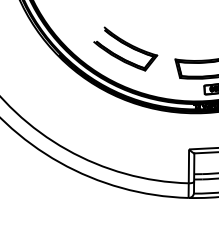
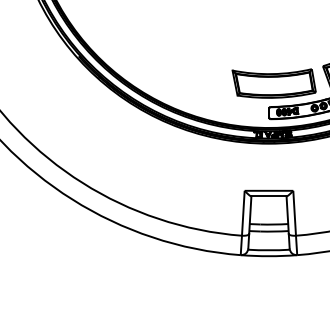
part: (125, 49) -> (167, 53), removed

